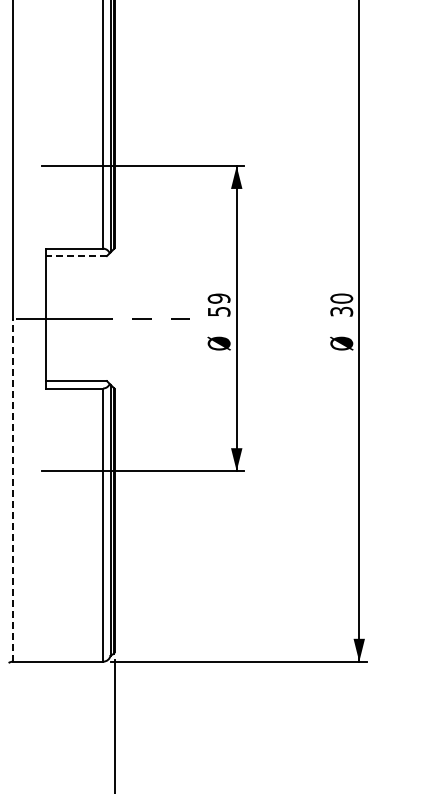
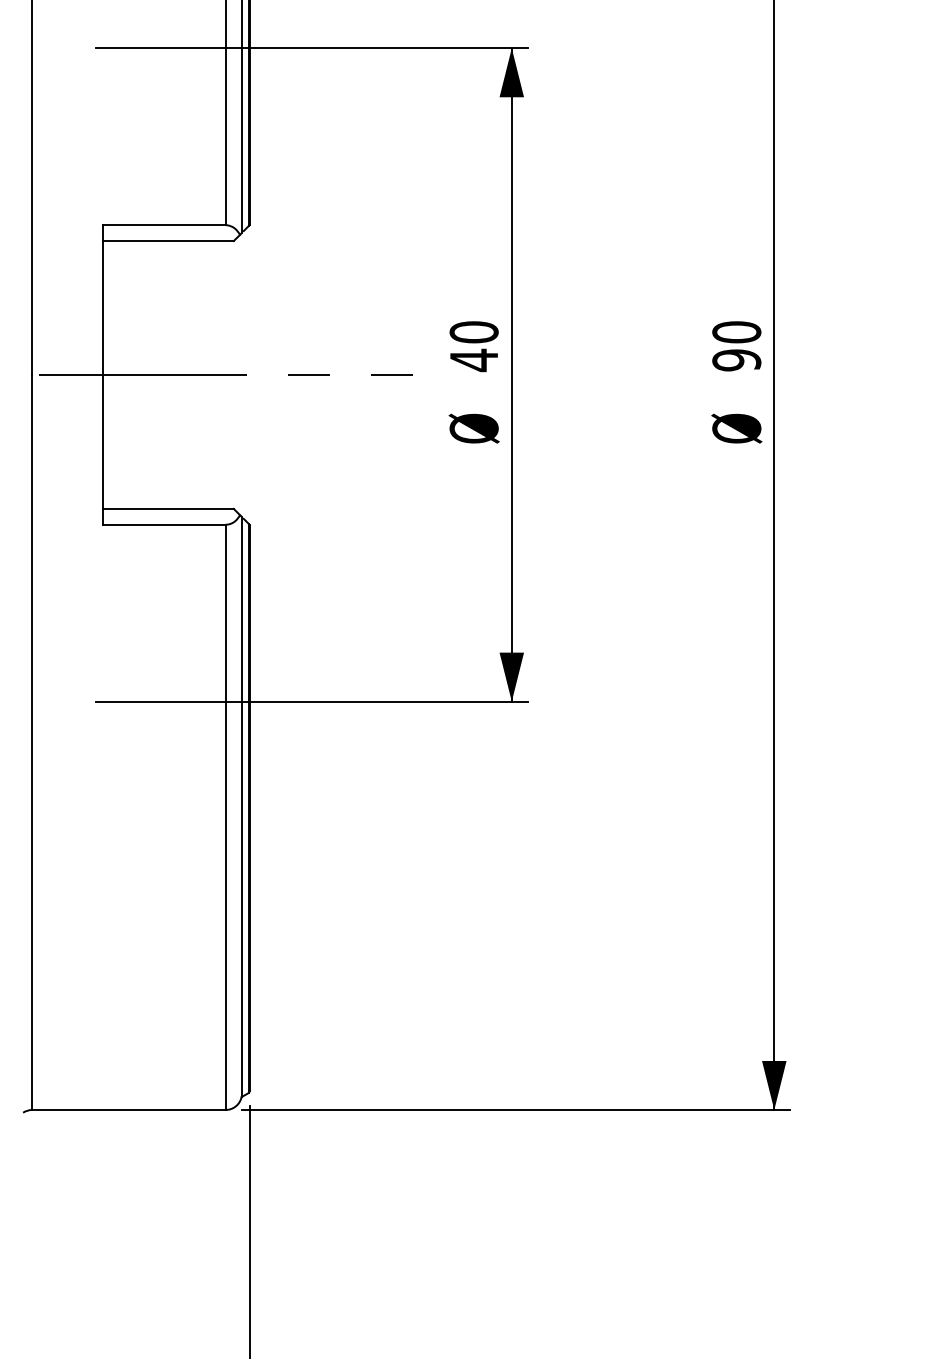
line: (76, 256) -> (168, 241), dashed -> solid
text: (219, 305) -> (474, 346), 59 -> 40
text: (341, 311) -> (736, 359), 30 -> 90
line: (12, 490) -> (31, 743), dashed -> solid

